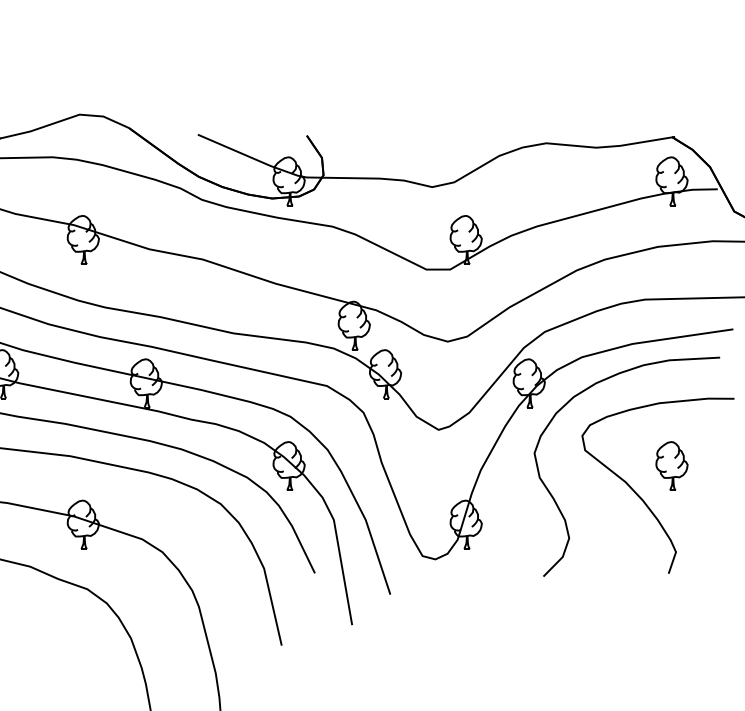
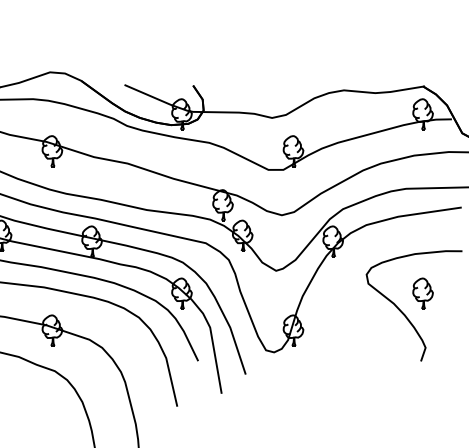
curve: (556, 500) -> (350, 315), removed

